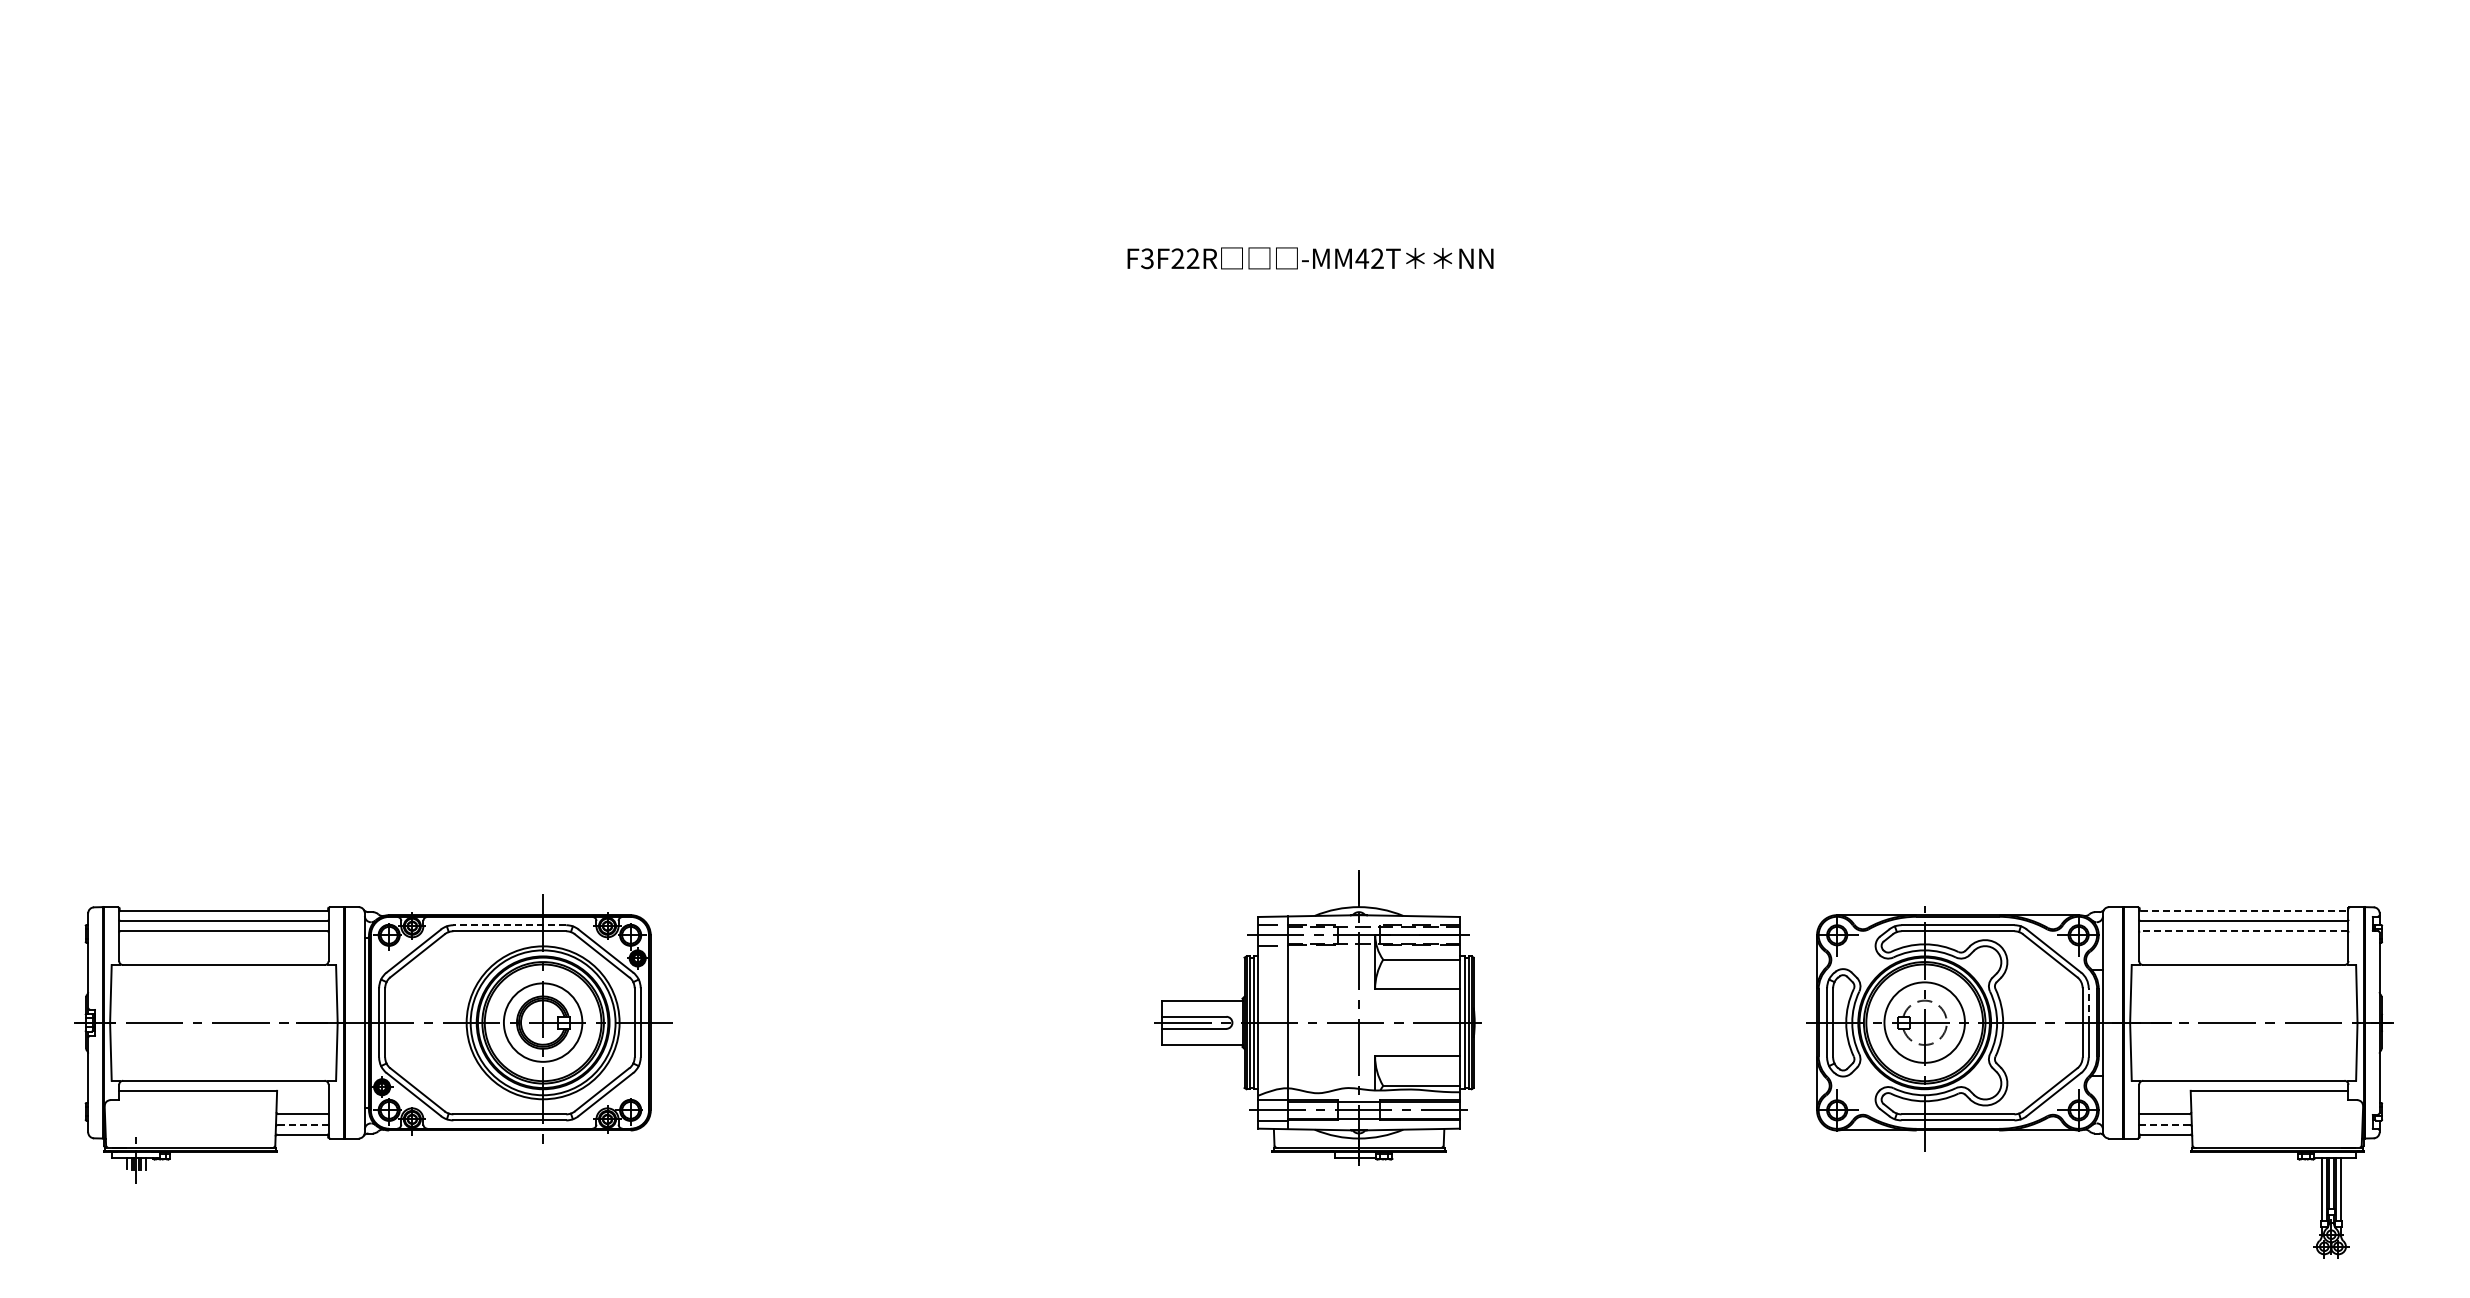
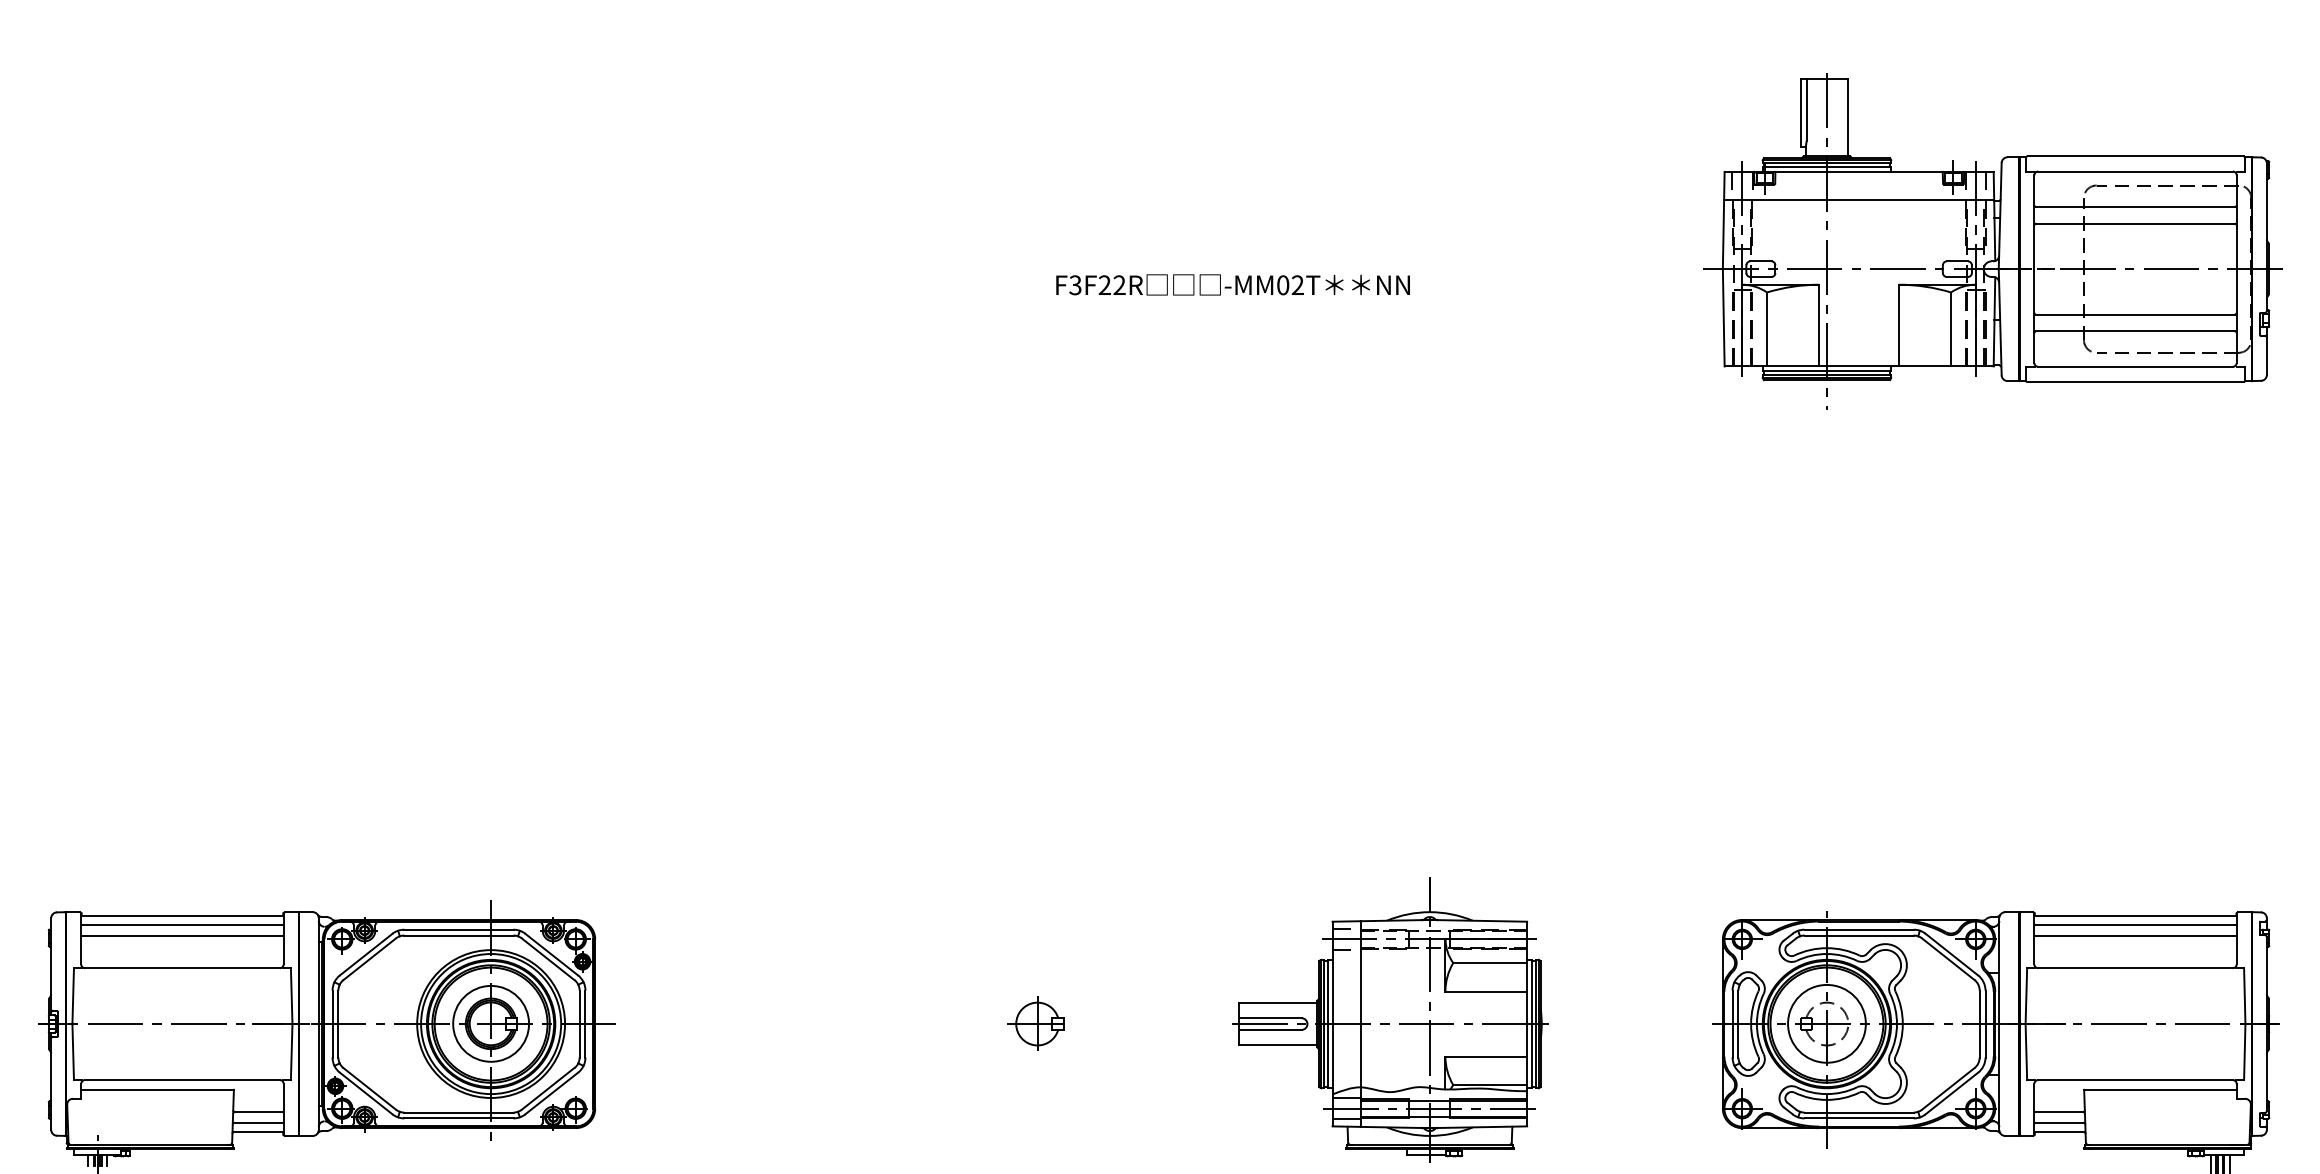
part: (2096, 213) -> (1993, 241), added
text: (1362, 258) -> (1283, 285), -MM42T -> -MM02T
line: (2244, 911) -> (2136, 916), dashed -> solid
line: (509, 925) -> (458, 929), dashed -> solid
line: (2243, 931) -> (2135, 935), dashed -> solid
line: (2088, 1005) -> (1985, 1007), dashed -> solid
part: (1317, 1017) -> (1389, 1018), moved
part: (1106, 1021) -> (1035, 1022), added
line: (302, 1124) -> (258, 1122), dashed -> solid
line: (2165, 1124) -> (2059, 1122), dashed -> solid

